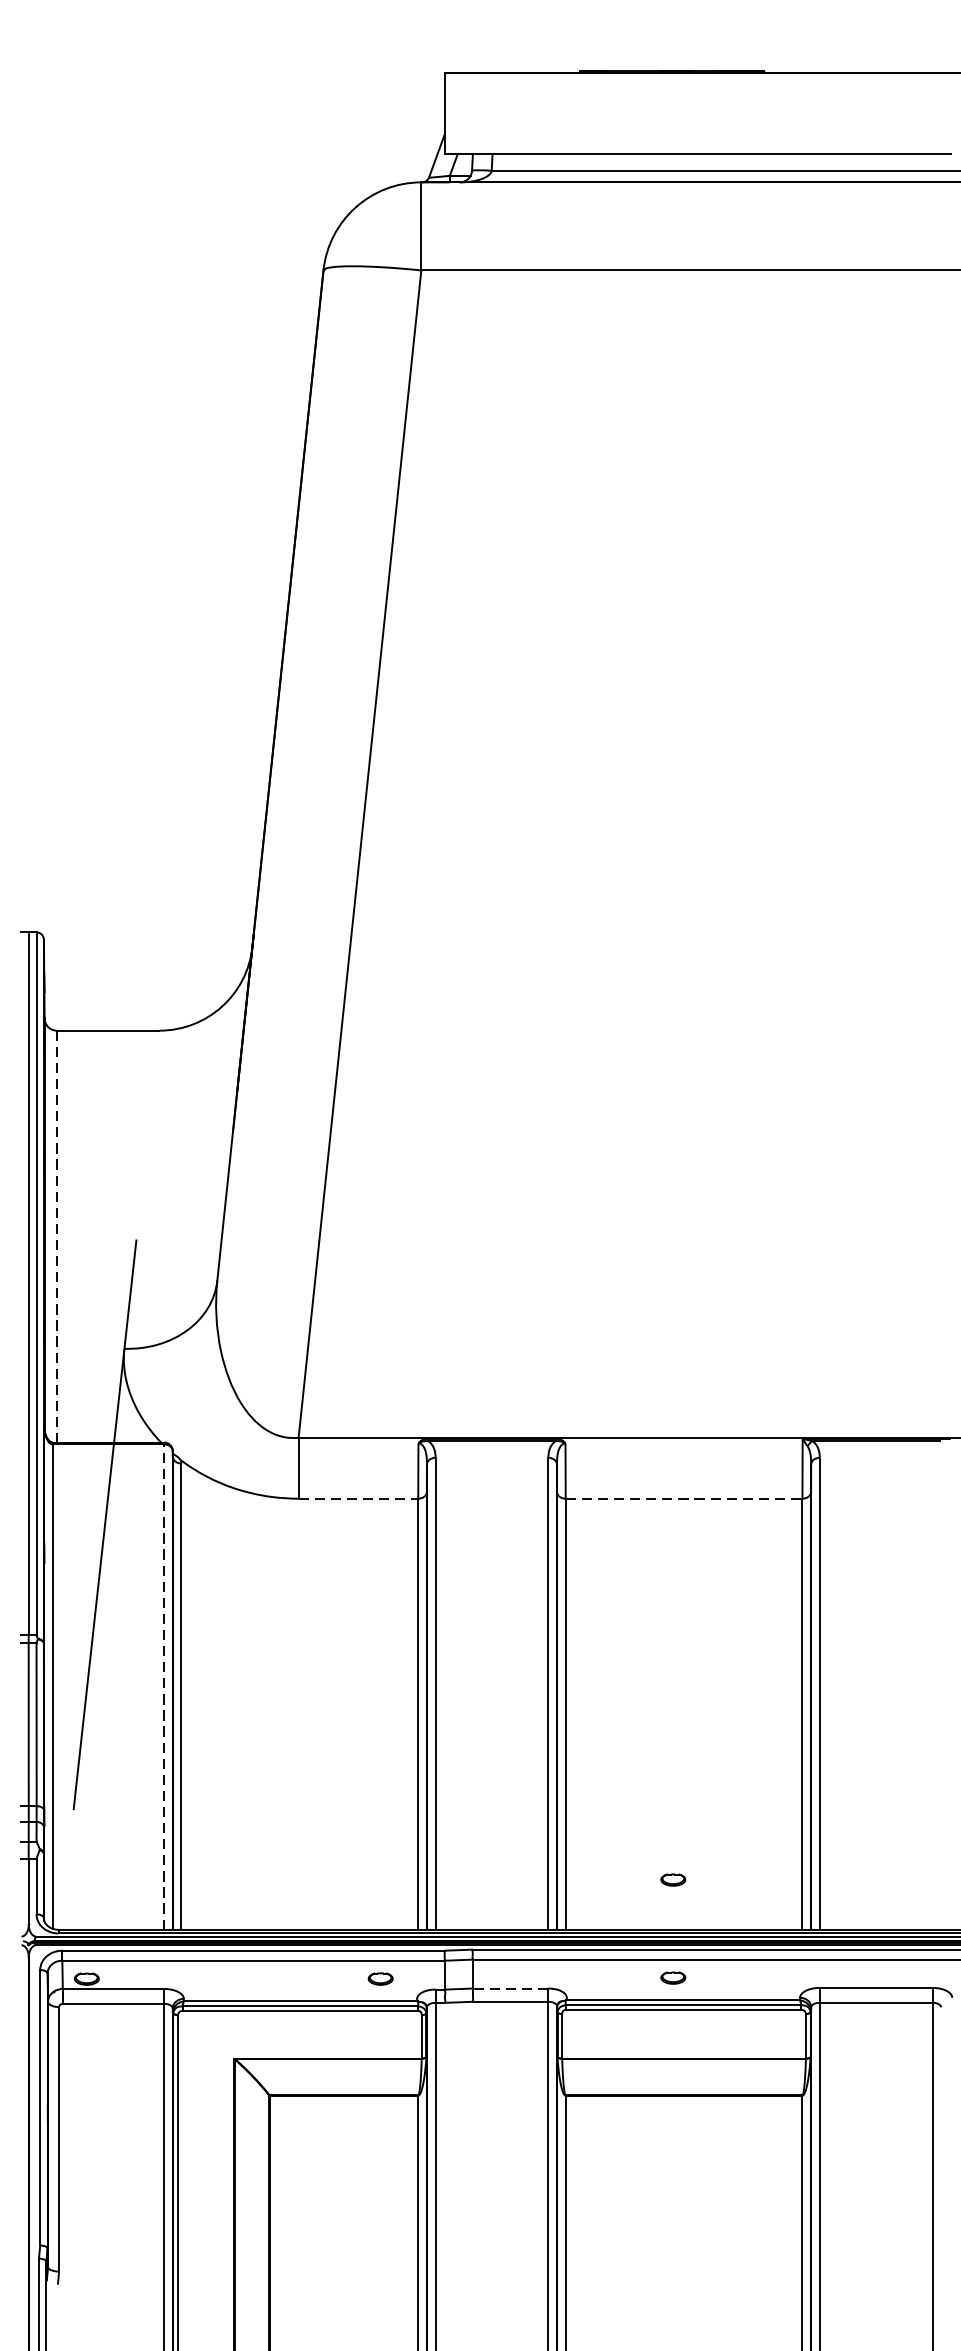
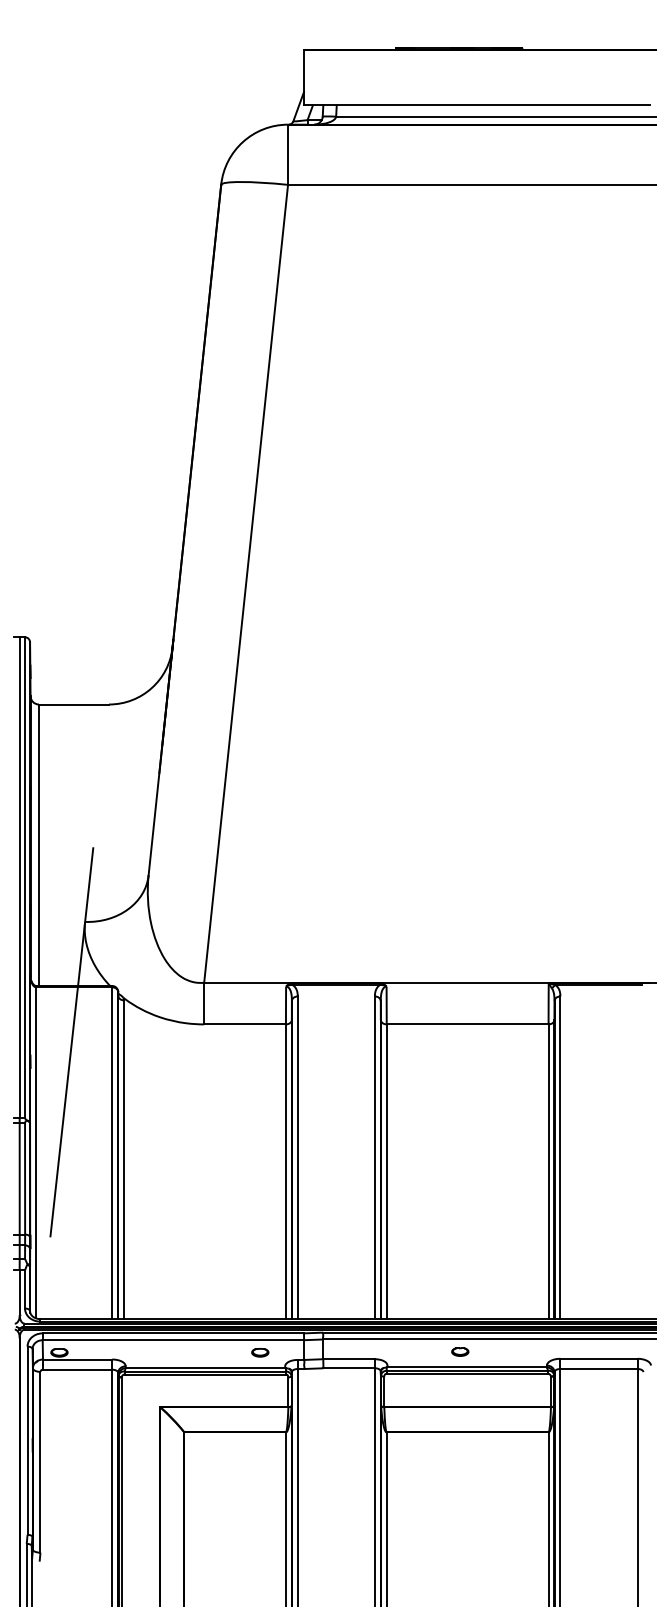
line: (56, 1236) -> (38, 845), dashed -> solid
line: (359, 1498) -> (245, 1024), dashed -> solid
line: (683, 1498) -> (467, 1024), dashed -> solid
line: (164, 1687) -> (112, 1153), dashed -> solid
part: (673, 1879) -> (460, 1284), removed
line: (511, 1988) -> (349, 1359), dashed -> solid

